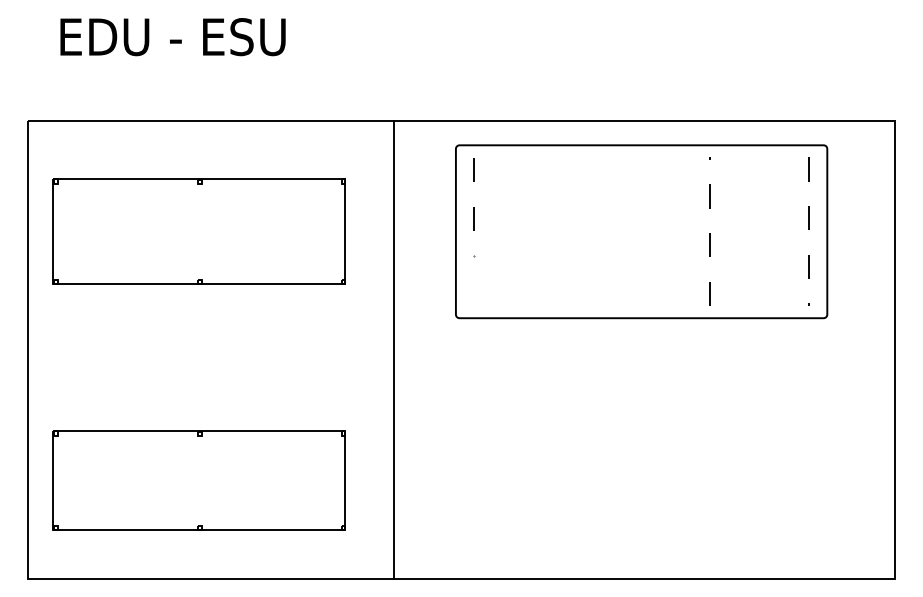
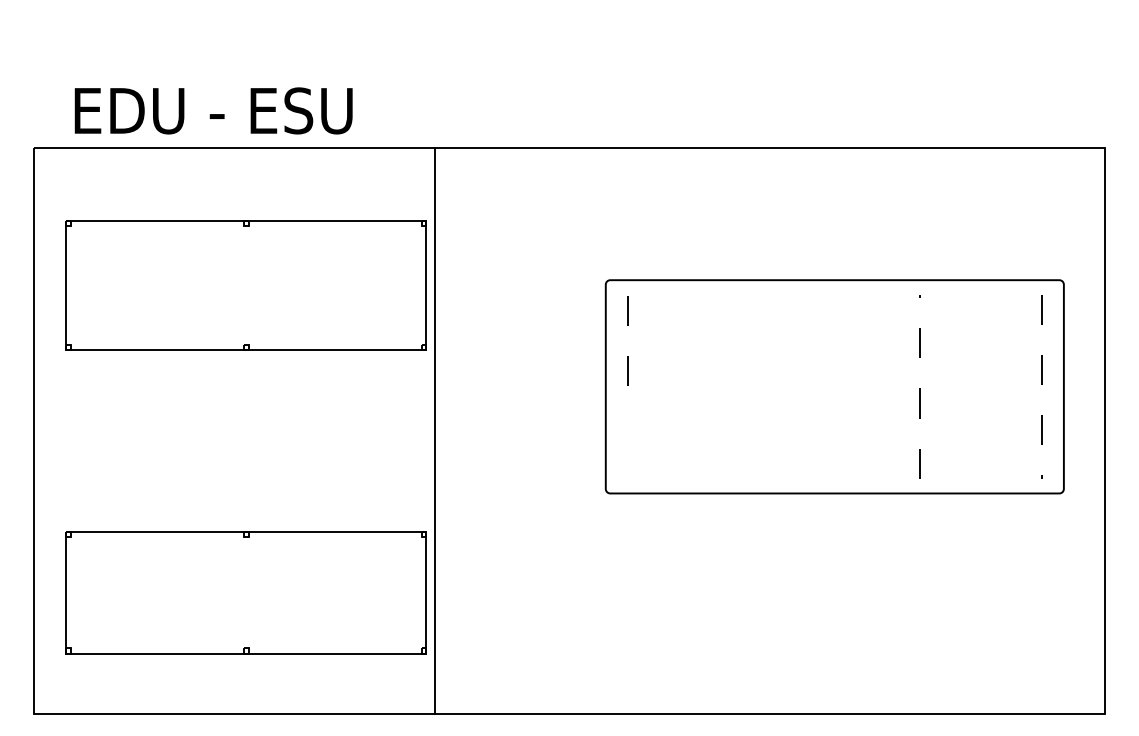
text: (172, 37) -> (213, 111), moved
part: (641, 231) -> (834, 386), moved
line: (393, 349) -> (435, 430), moved

